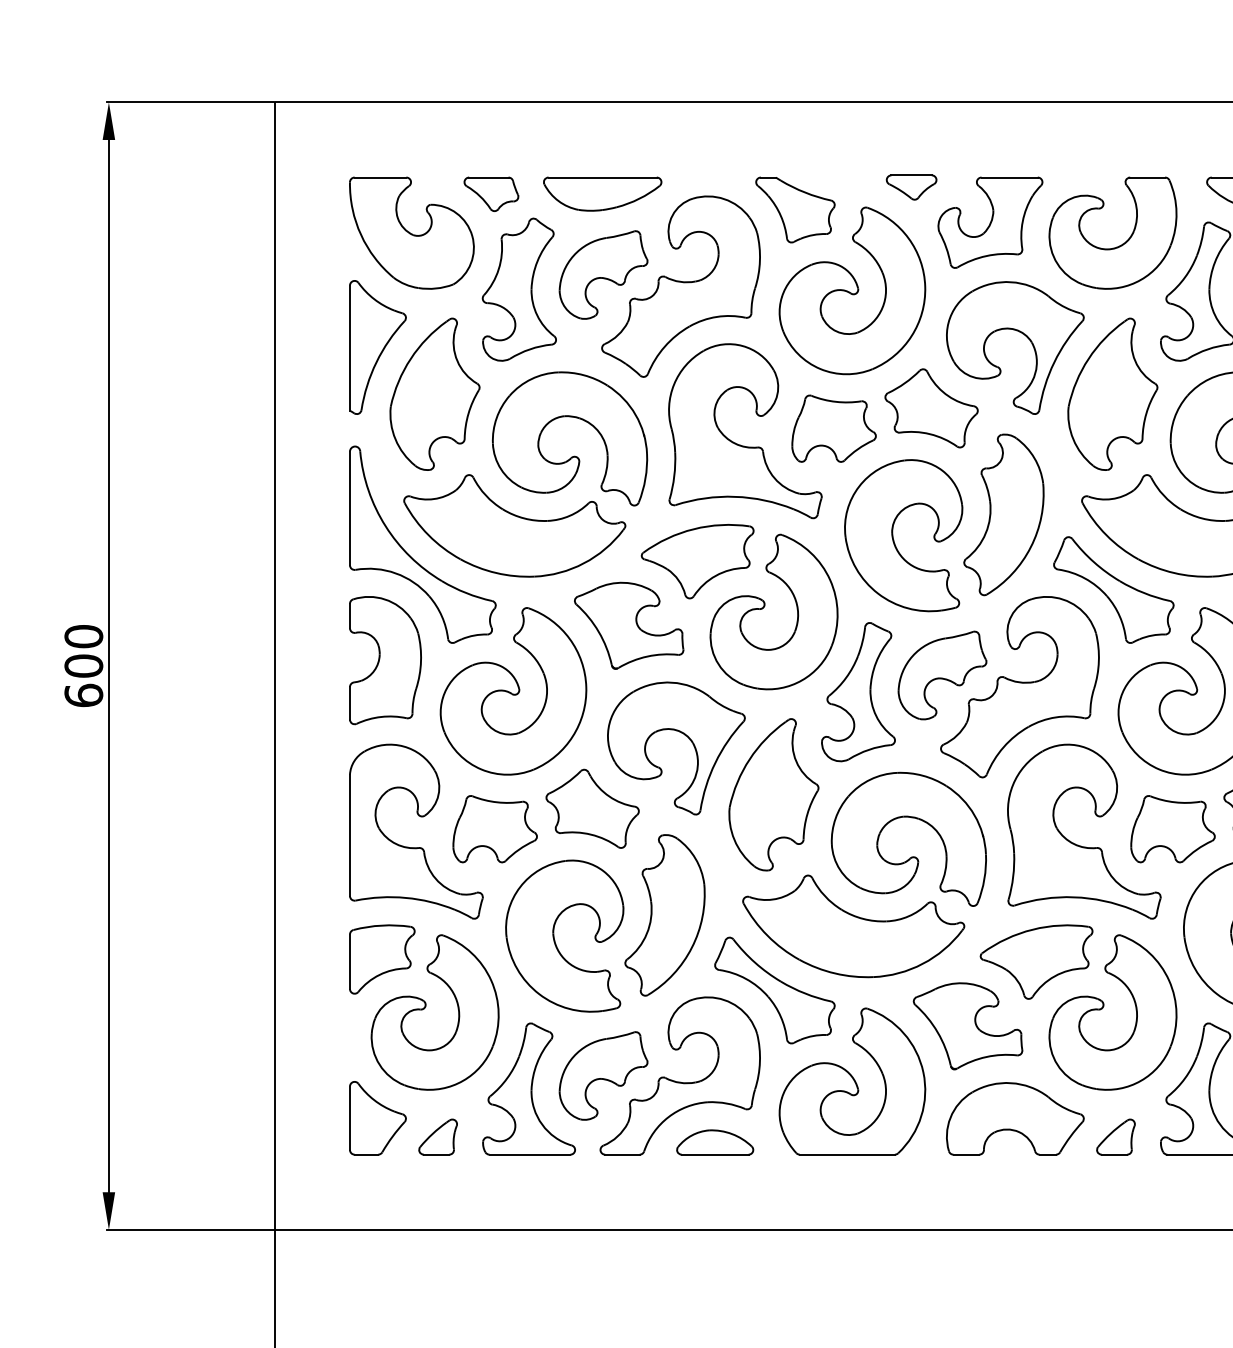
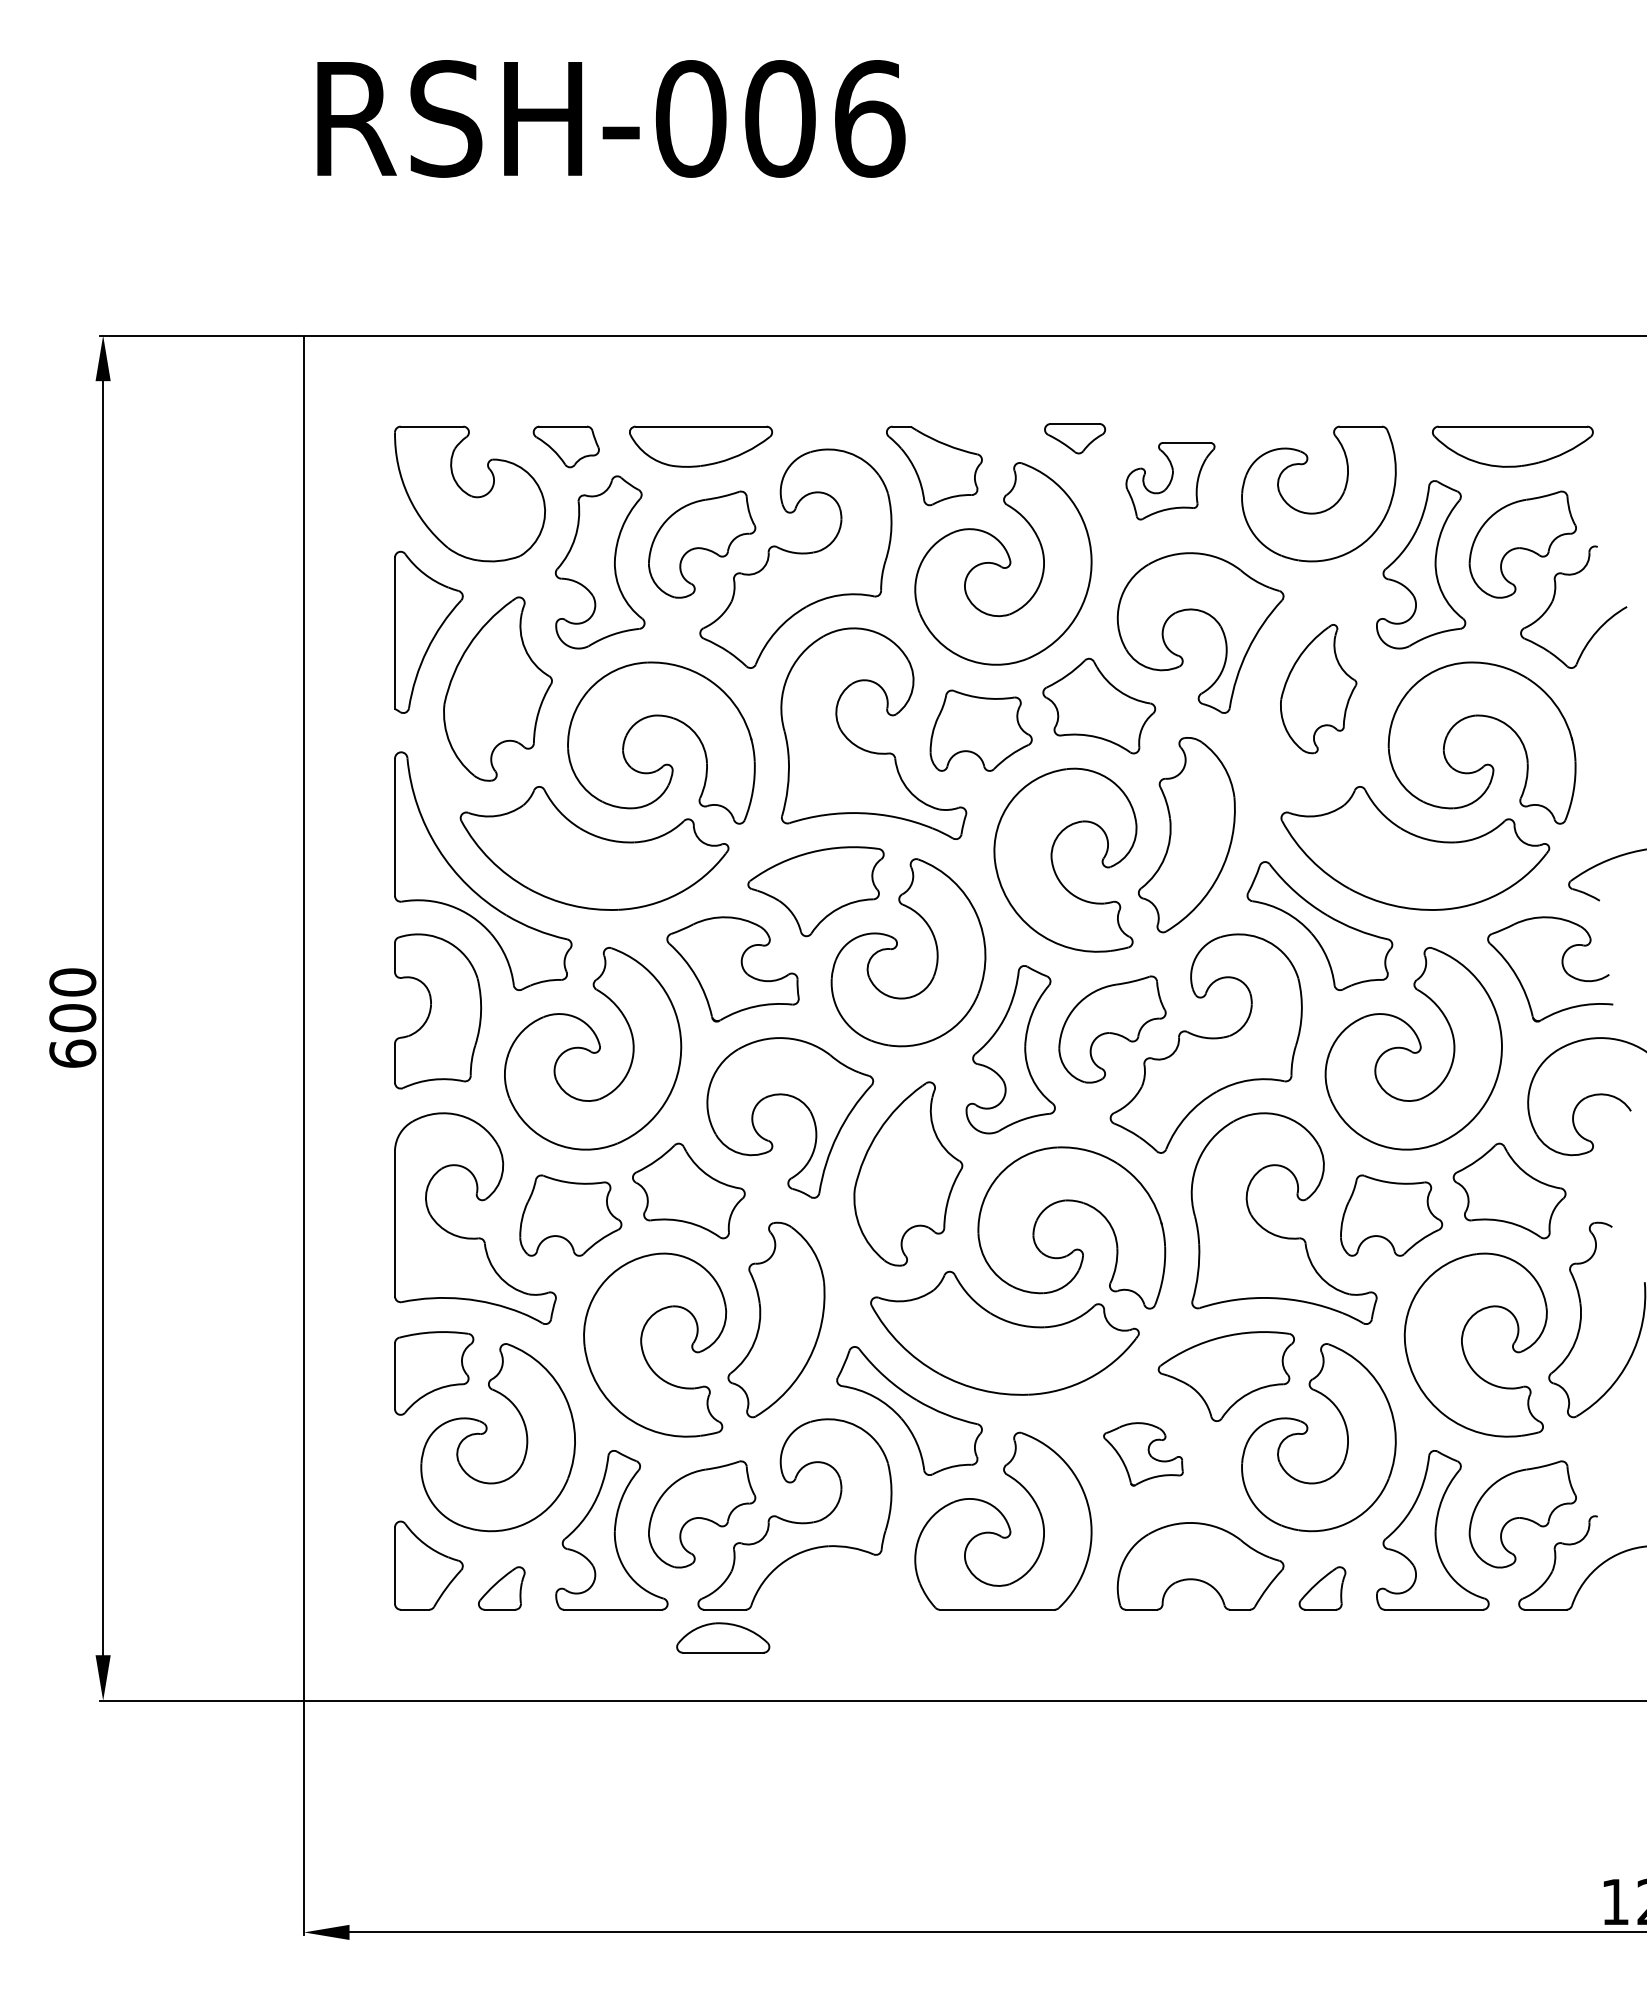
part: (990, 222) -> (1170, 480), size x0.7
part: (1112, 393) -> (1318, 688), size x0.7
part: (968, 1026) -> (1143, 1454), size x0.6
part: (715, 1142) -> (723, 1637), moved

